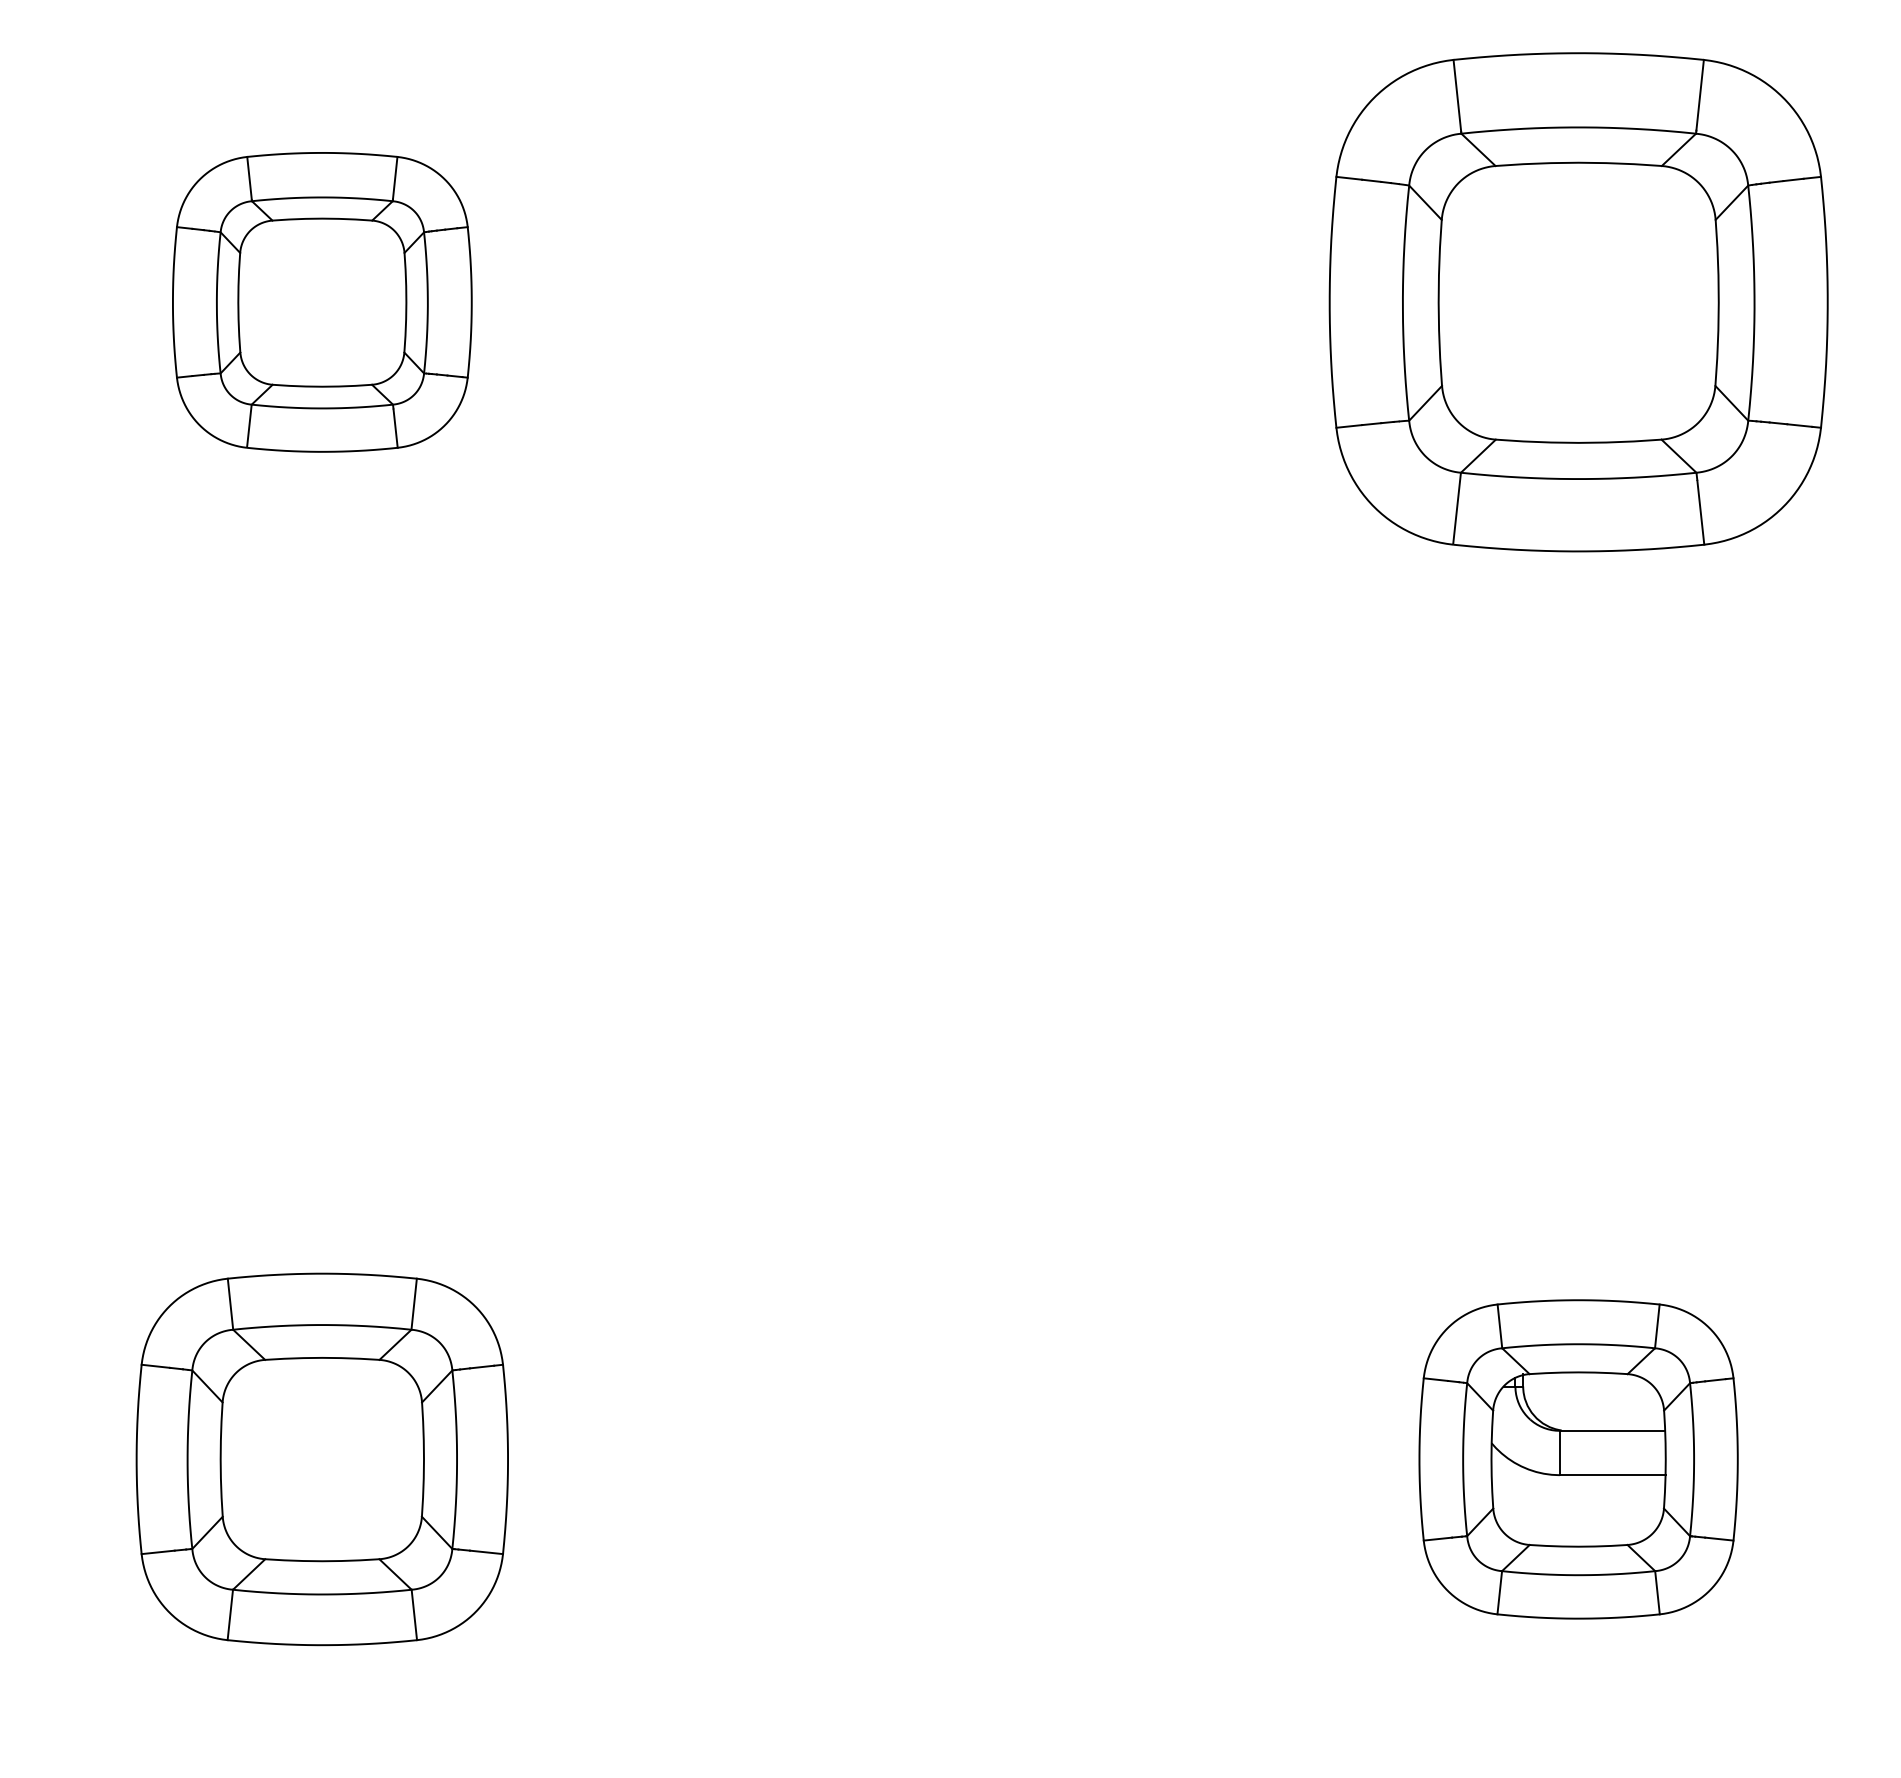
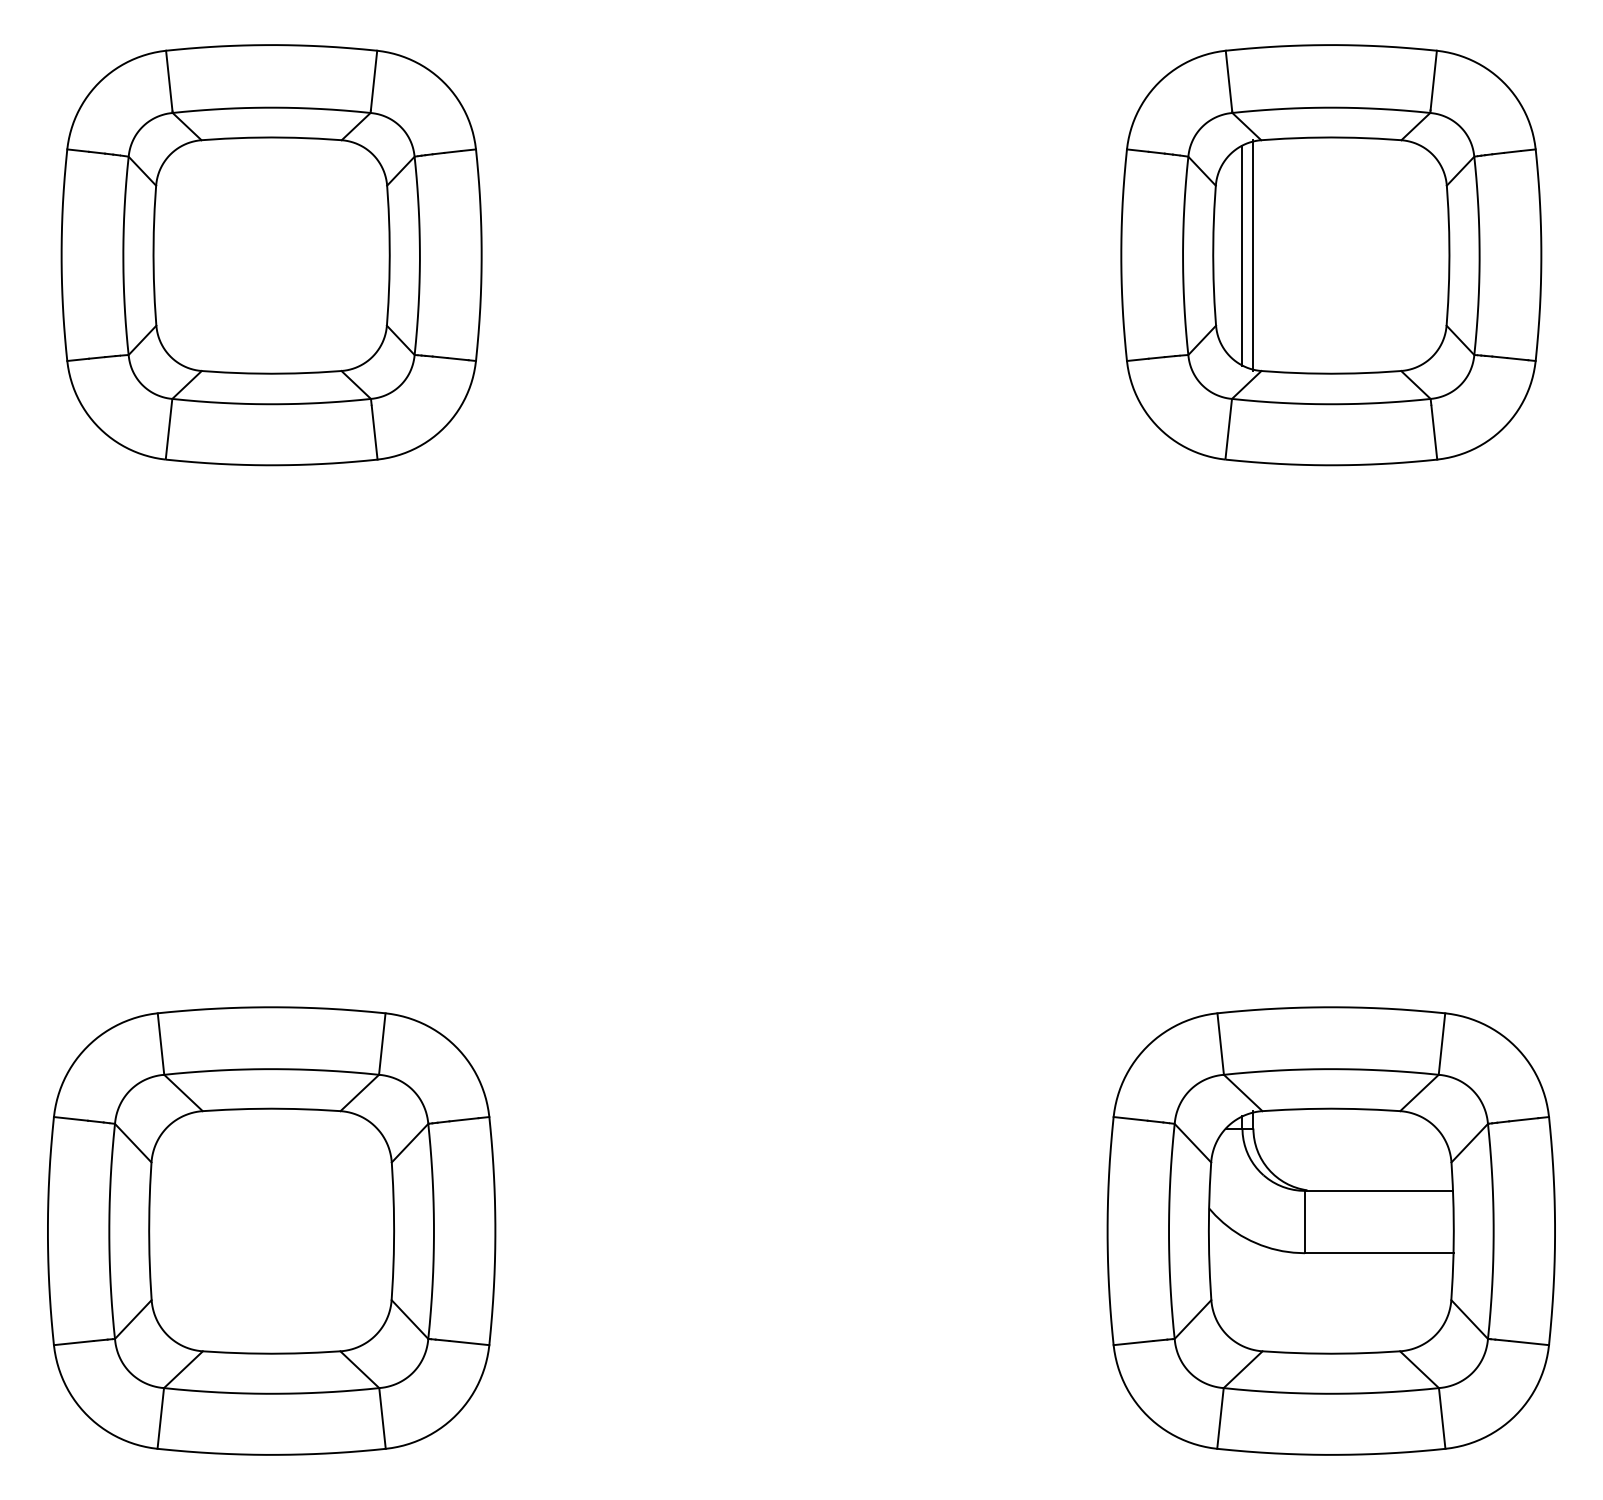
part: (322, 302) -> (271, 255), size x1.67
line: (1473, 302) -> (1242, 255), added
line: (1486, 302) -> (1253, 255), added
part: (322, 1459) -> (271, 1231), size x1.43
part: (1578, 1459) -> (1331, 1231), size x1.67

